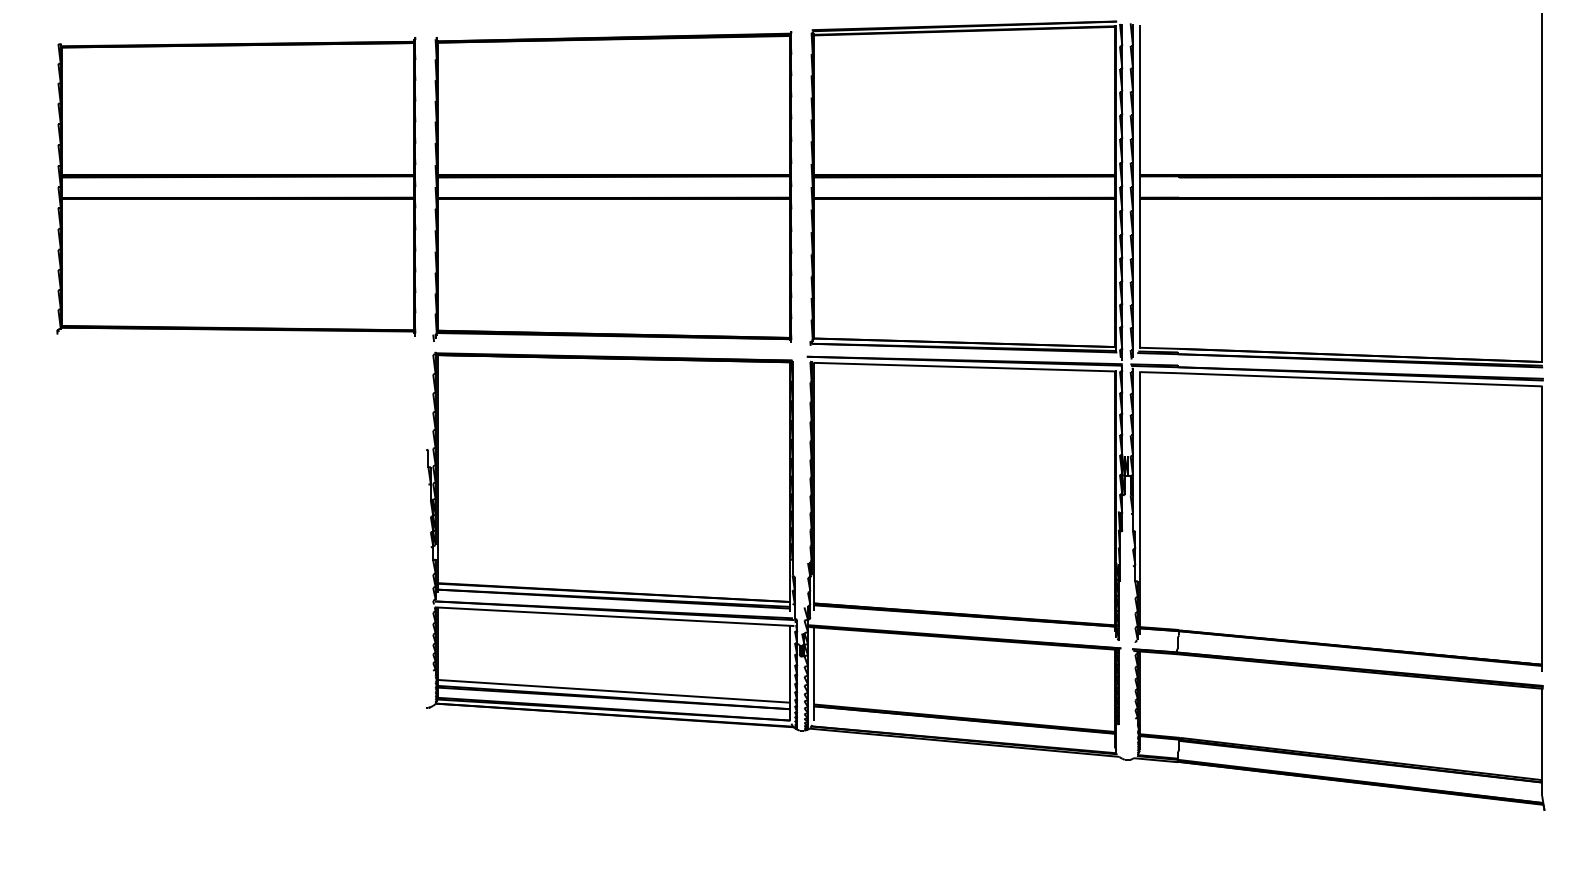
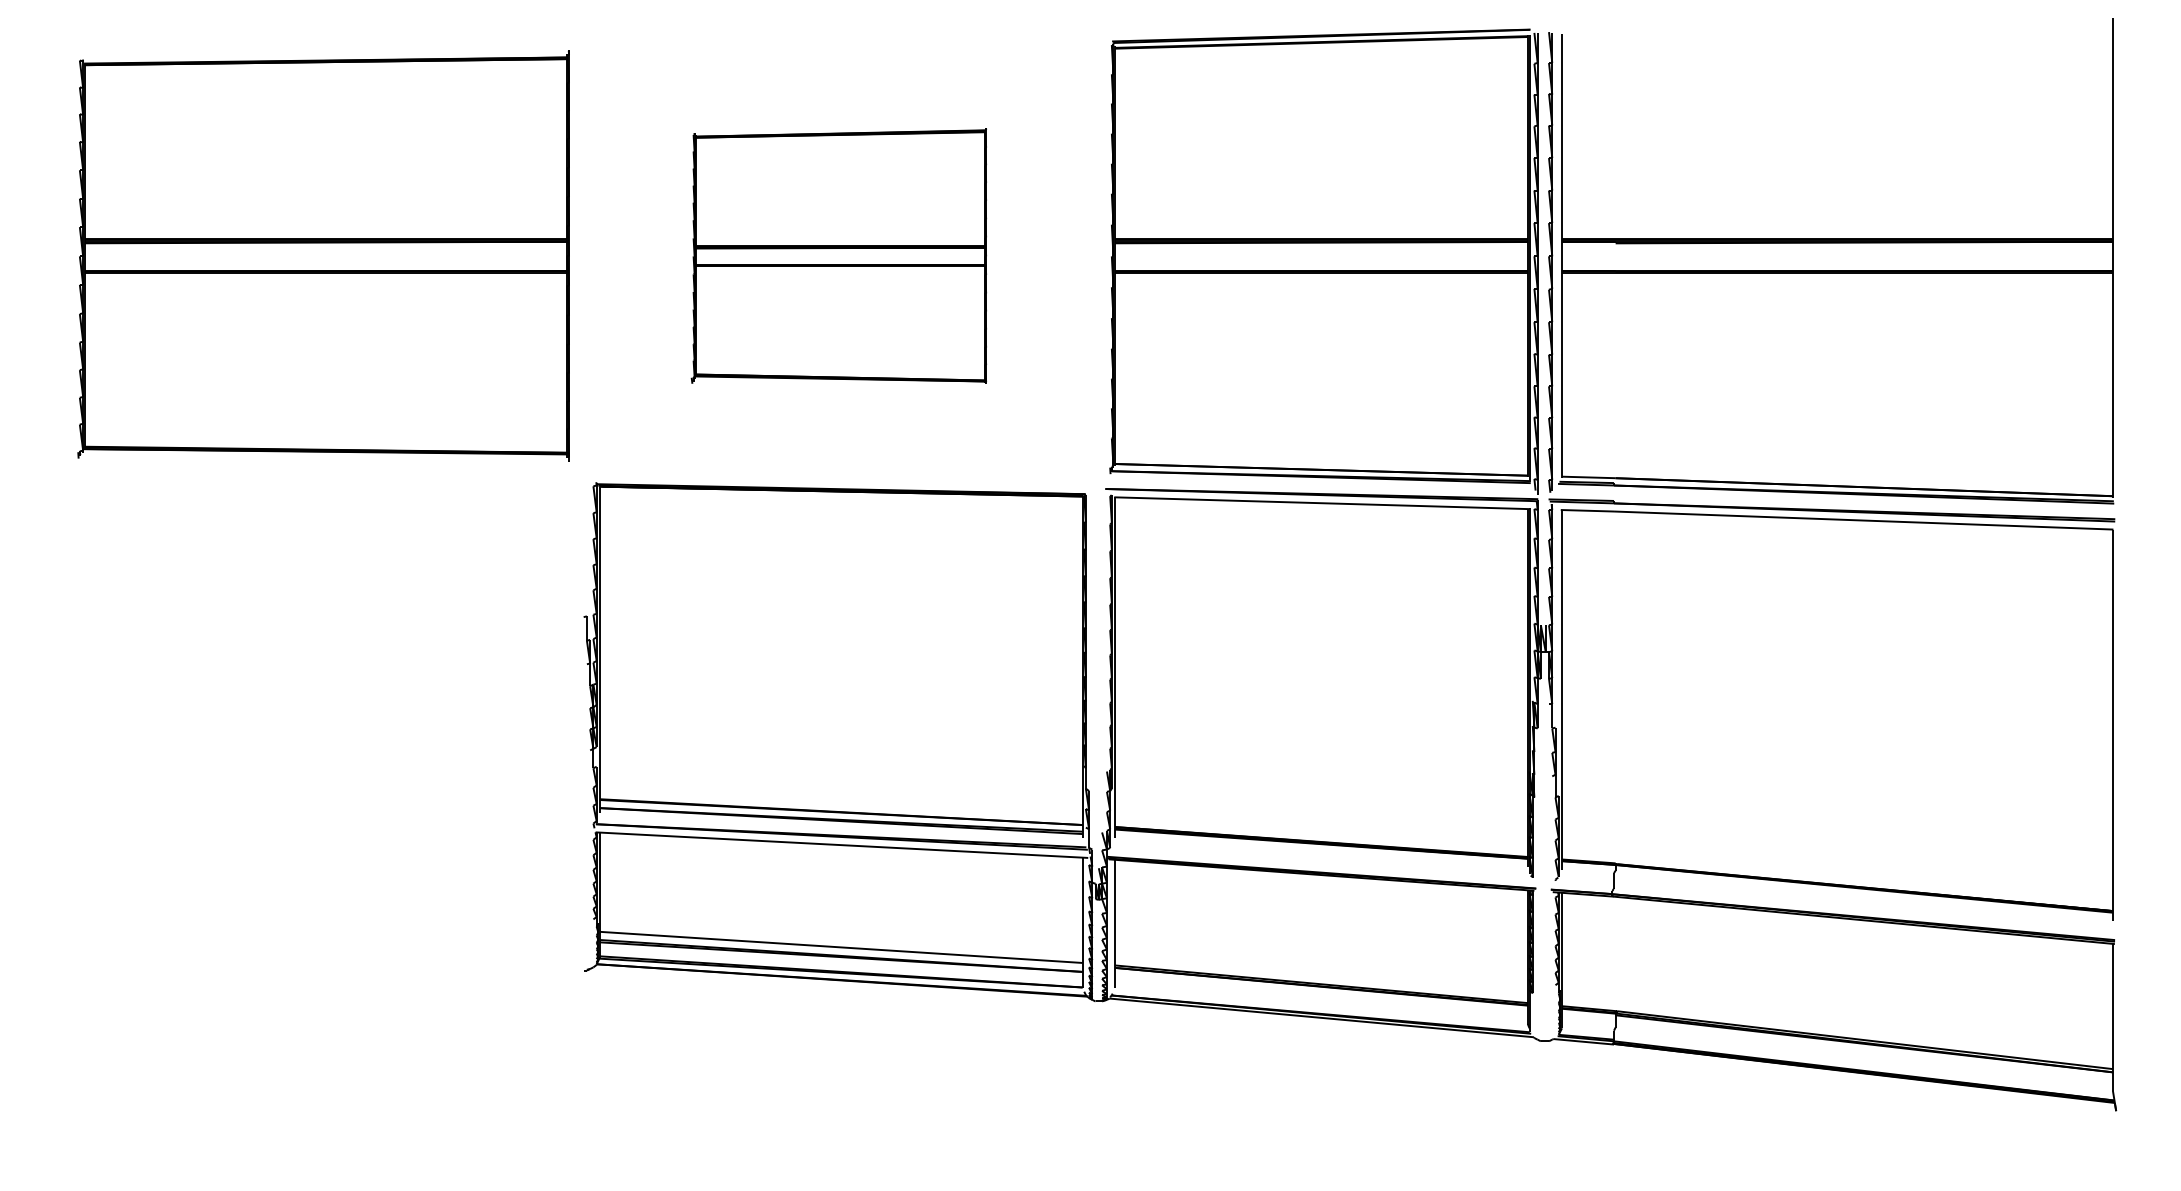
part: (612, 186) -> (839, 255), size x0.6

